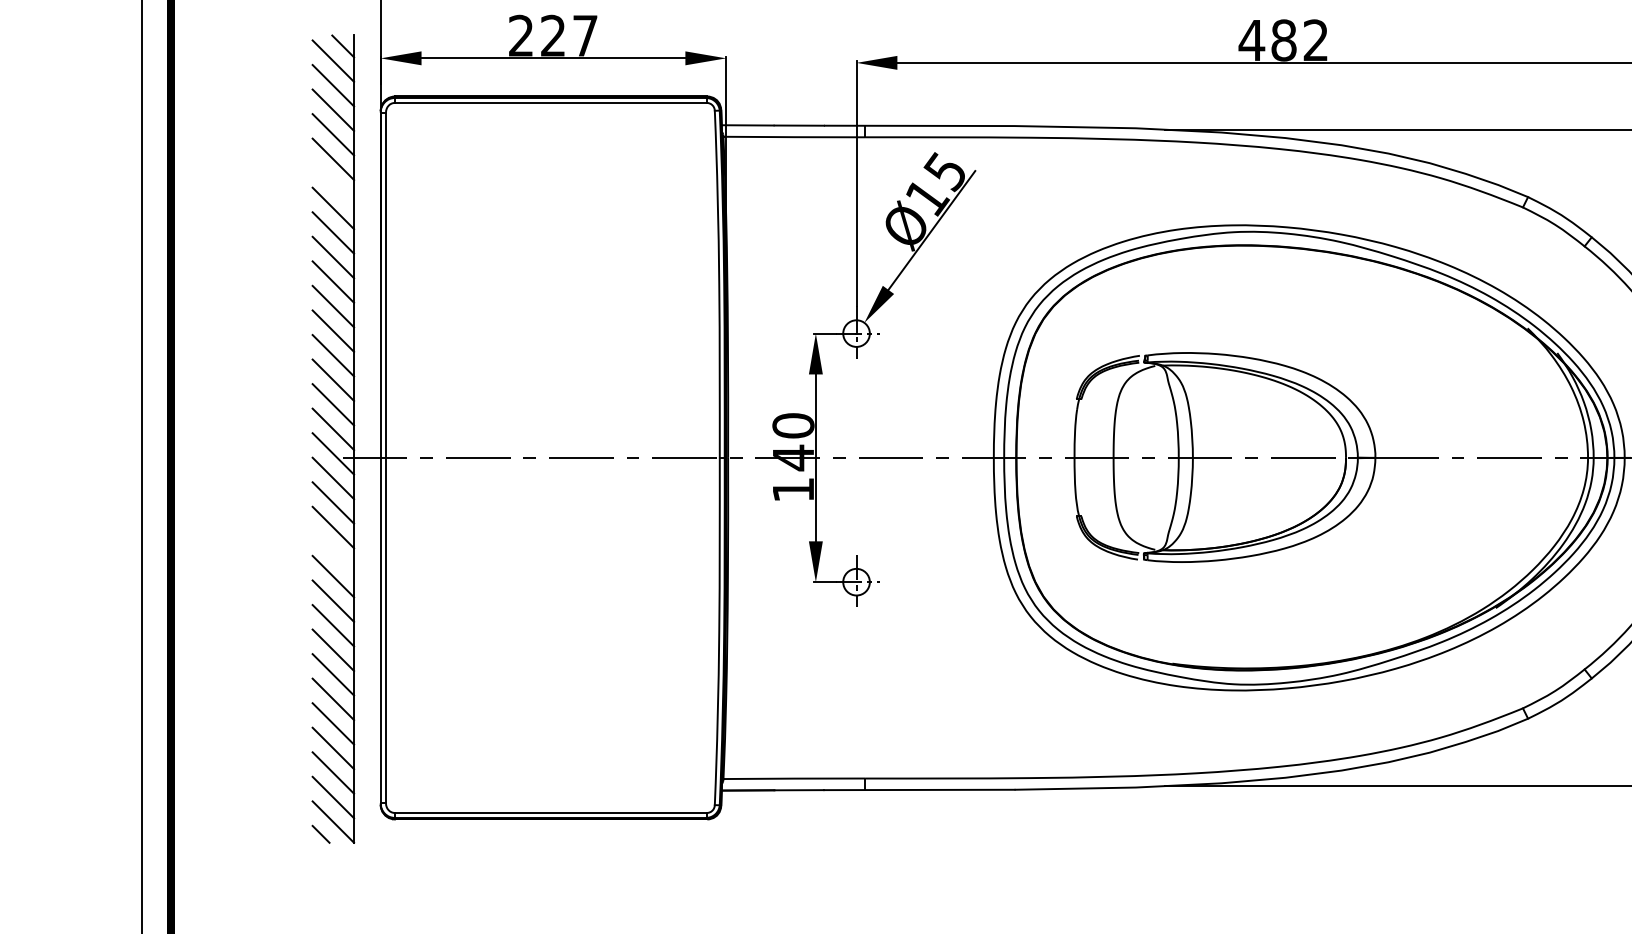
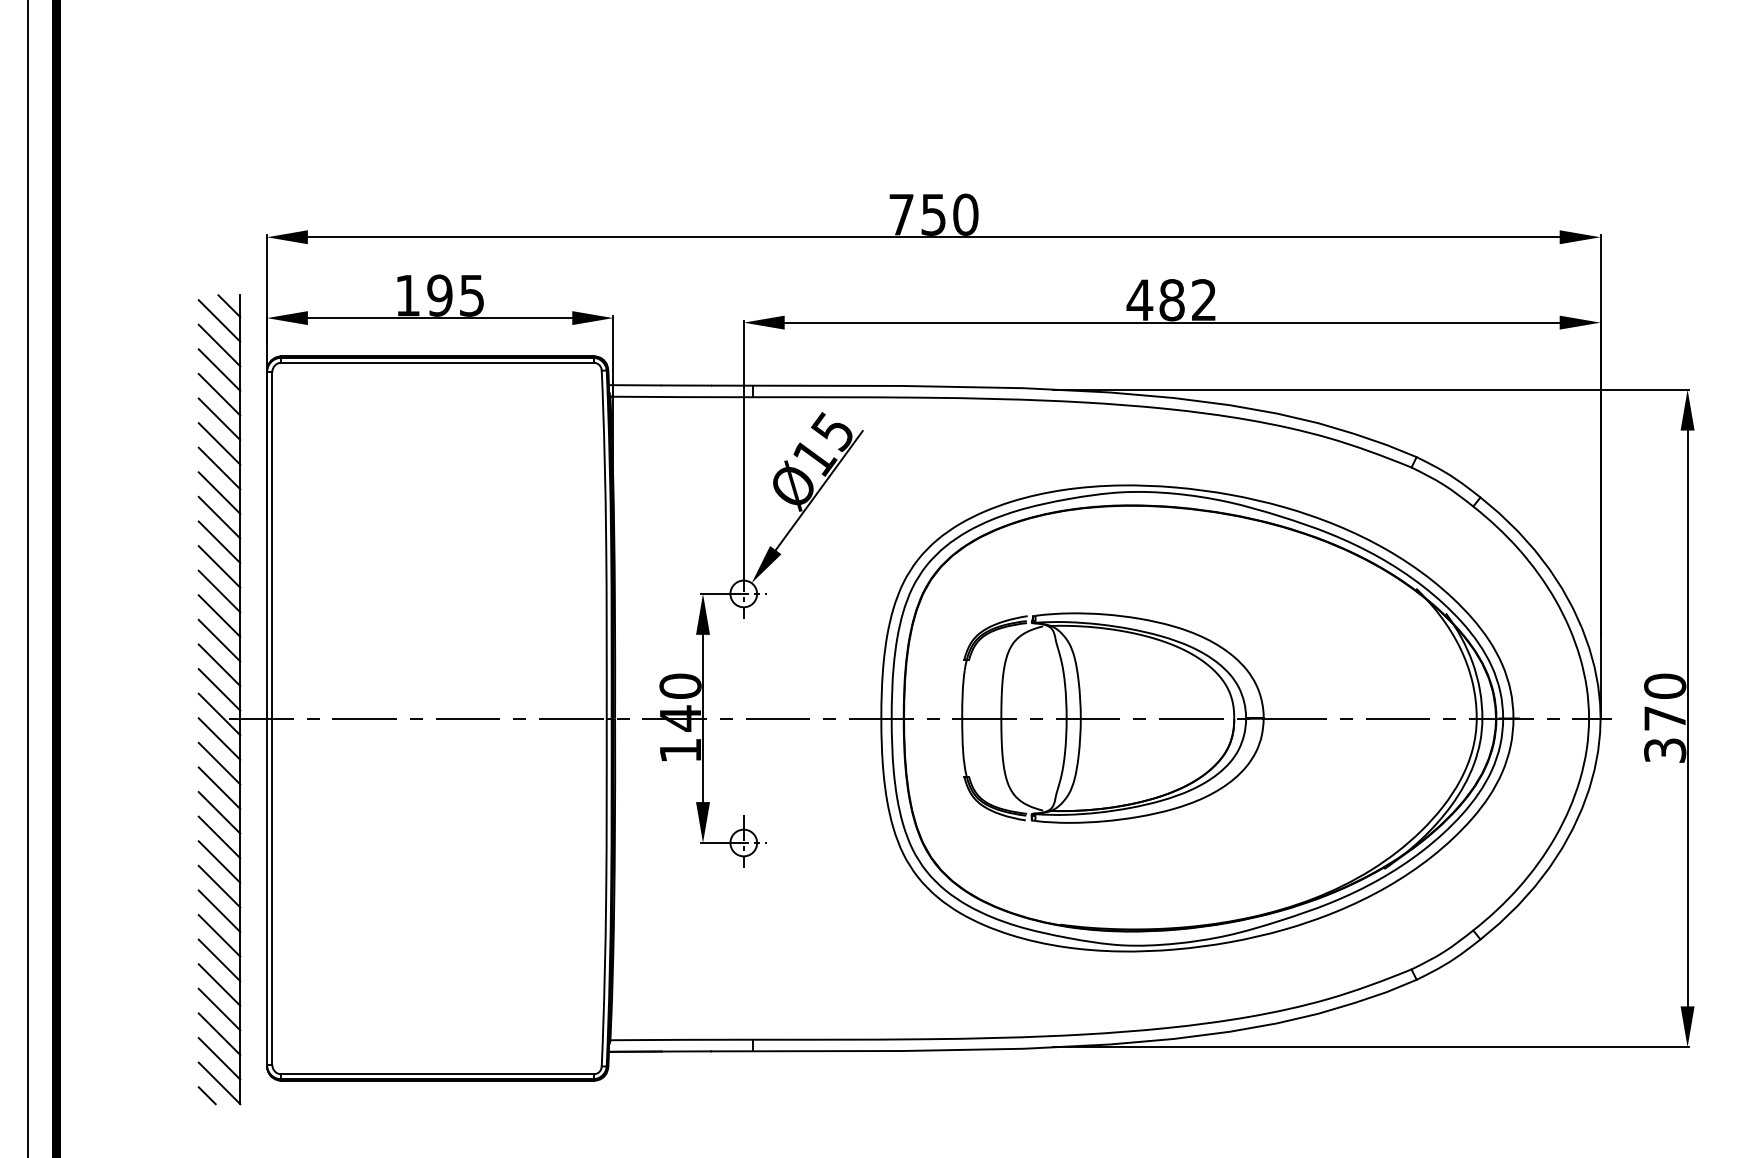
text: (552, 35) -> (439, 295), 227 -> 195
line: (333, 183) -> (219, 443), added
line: (333, 551) -> (219, 812), added

